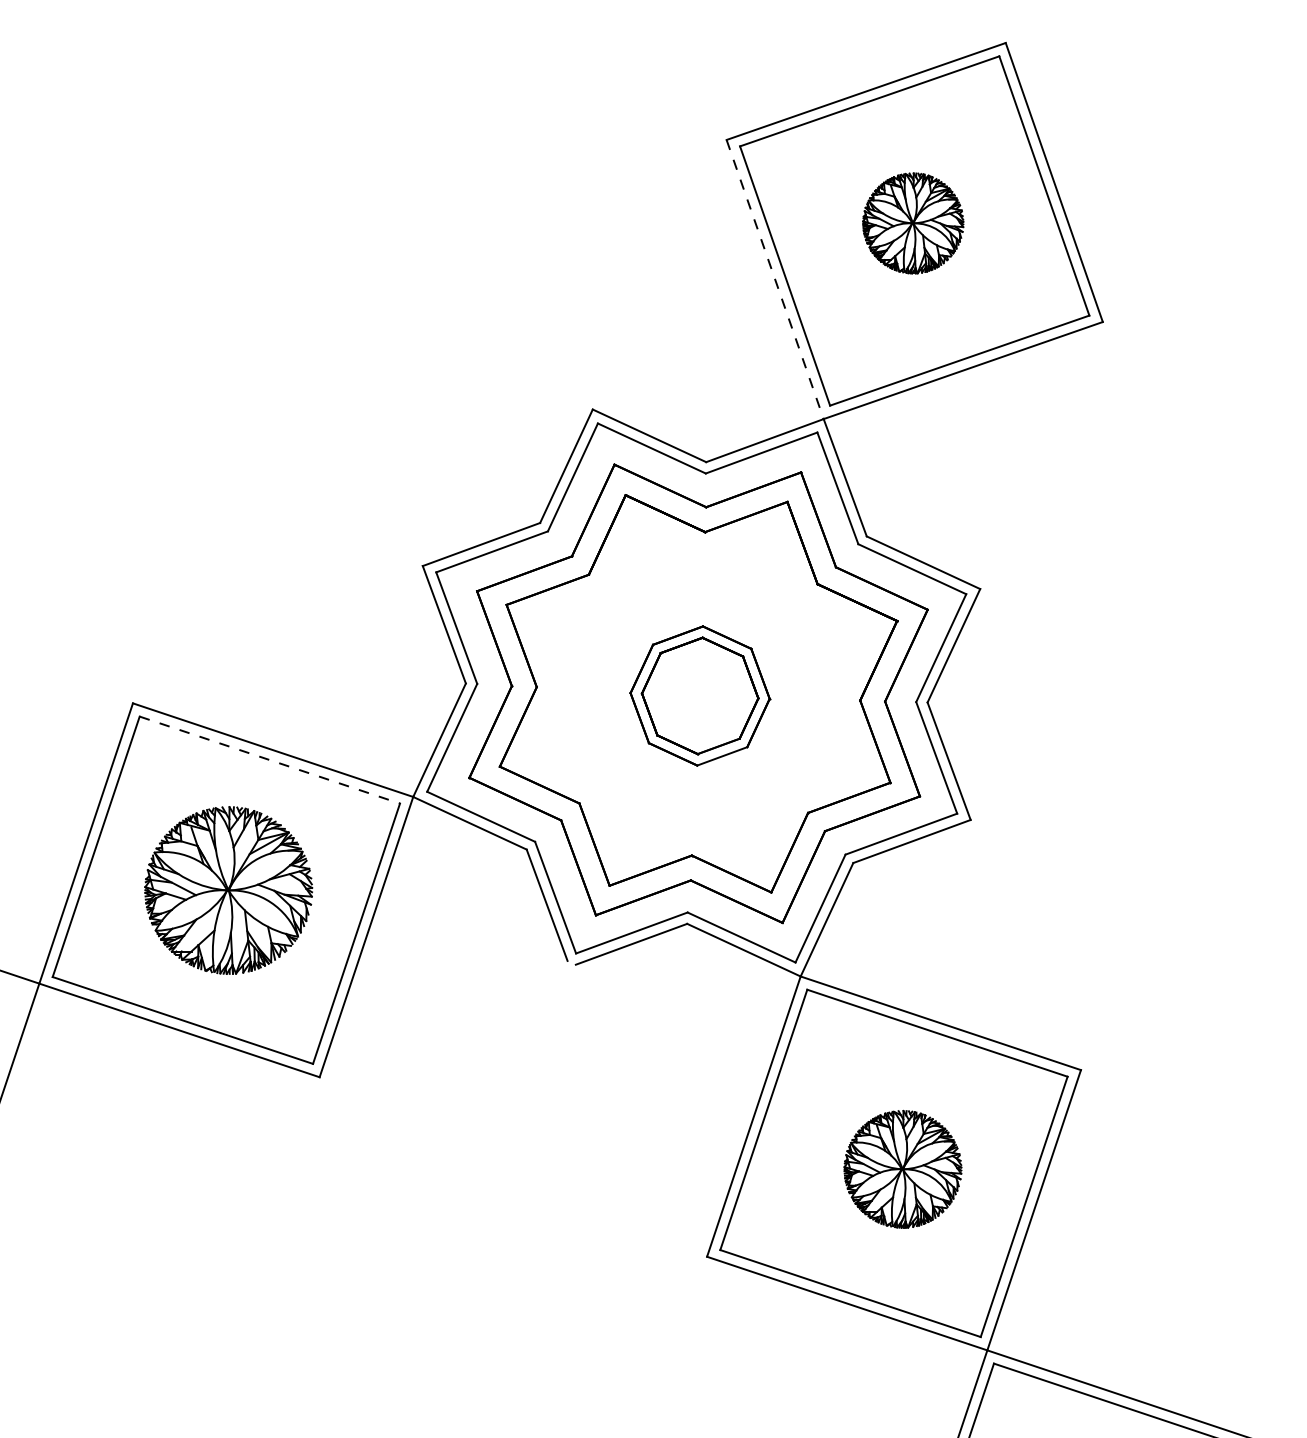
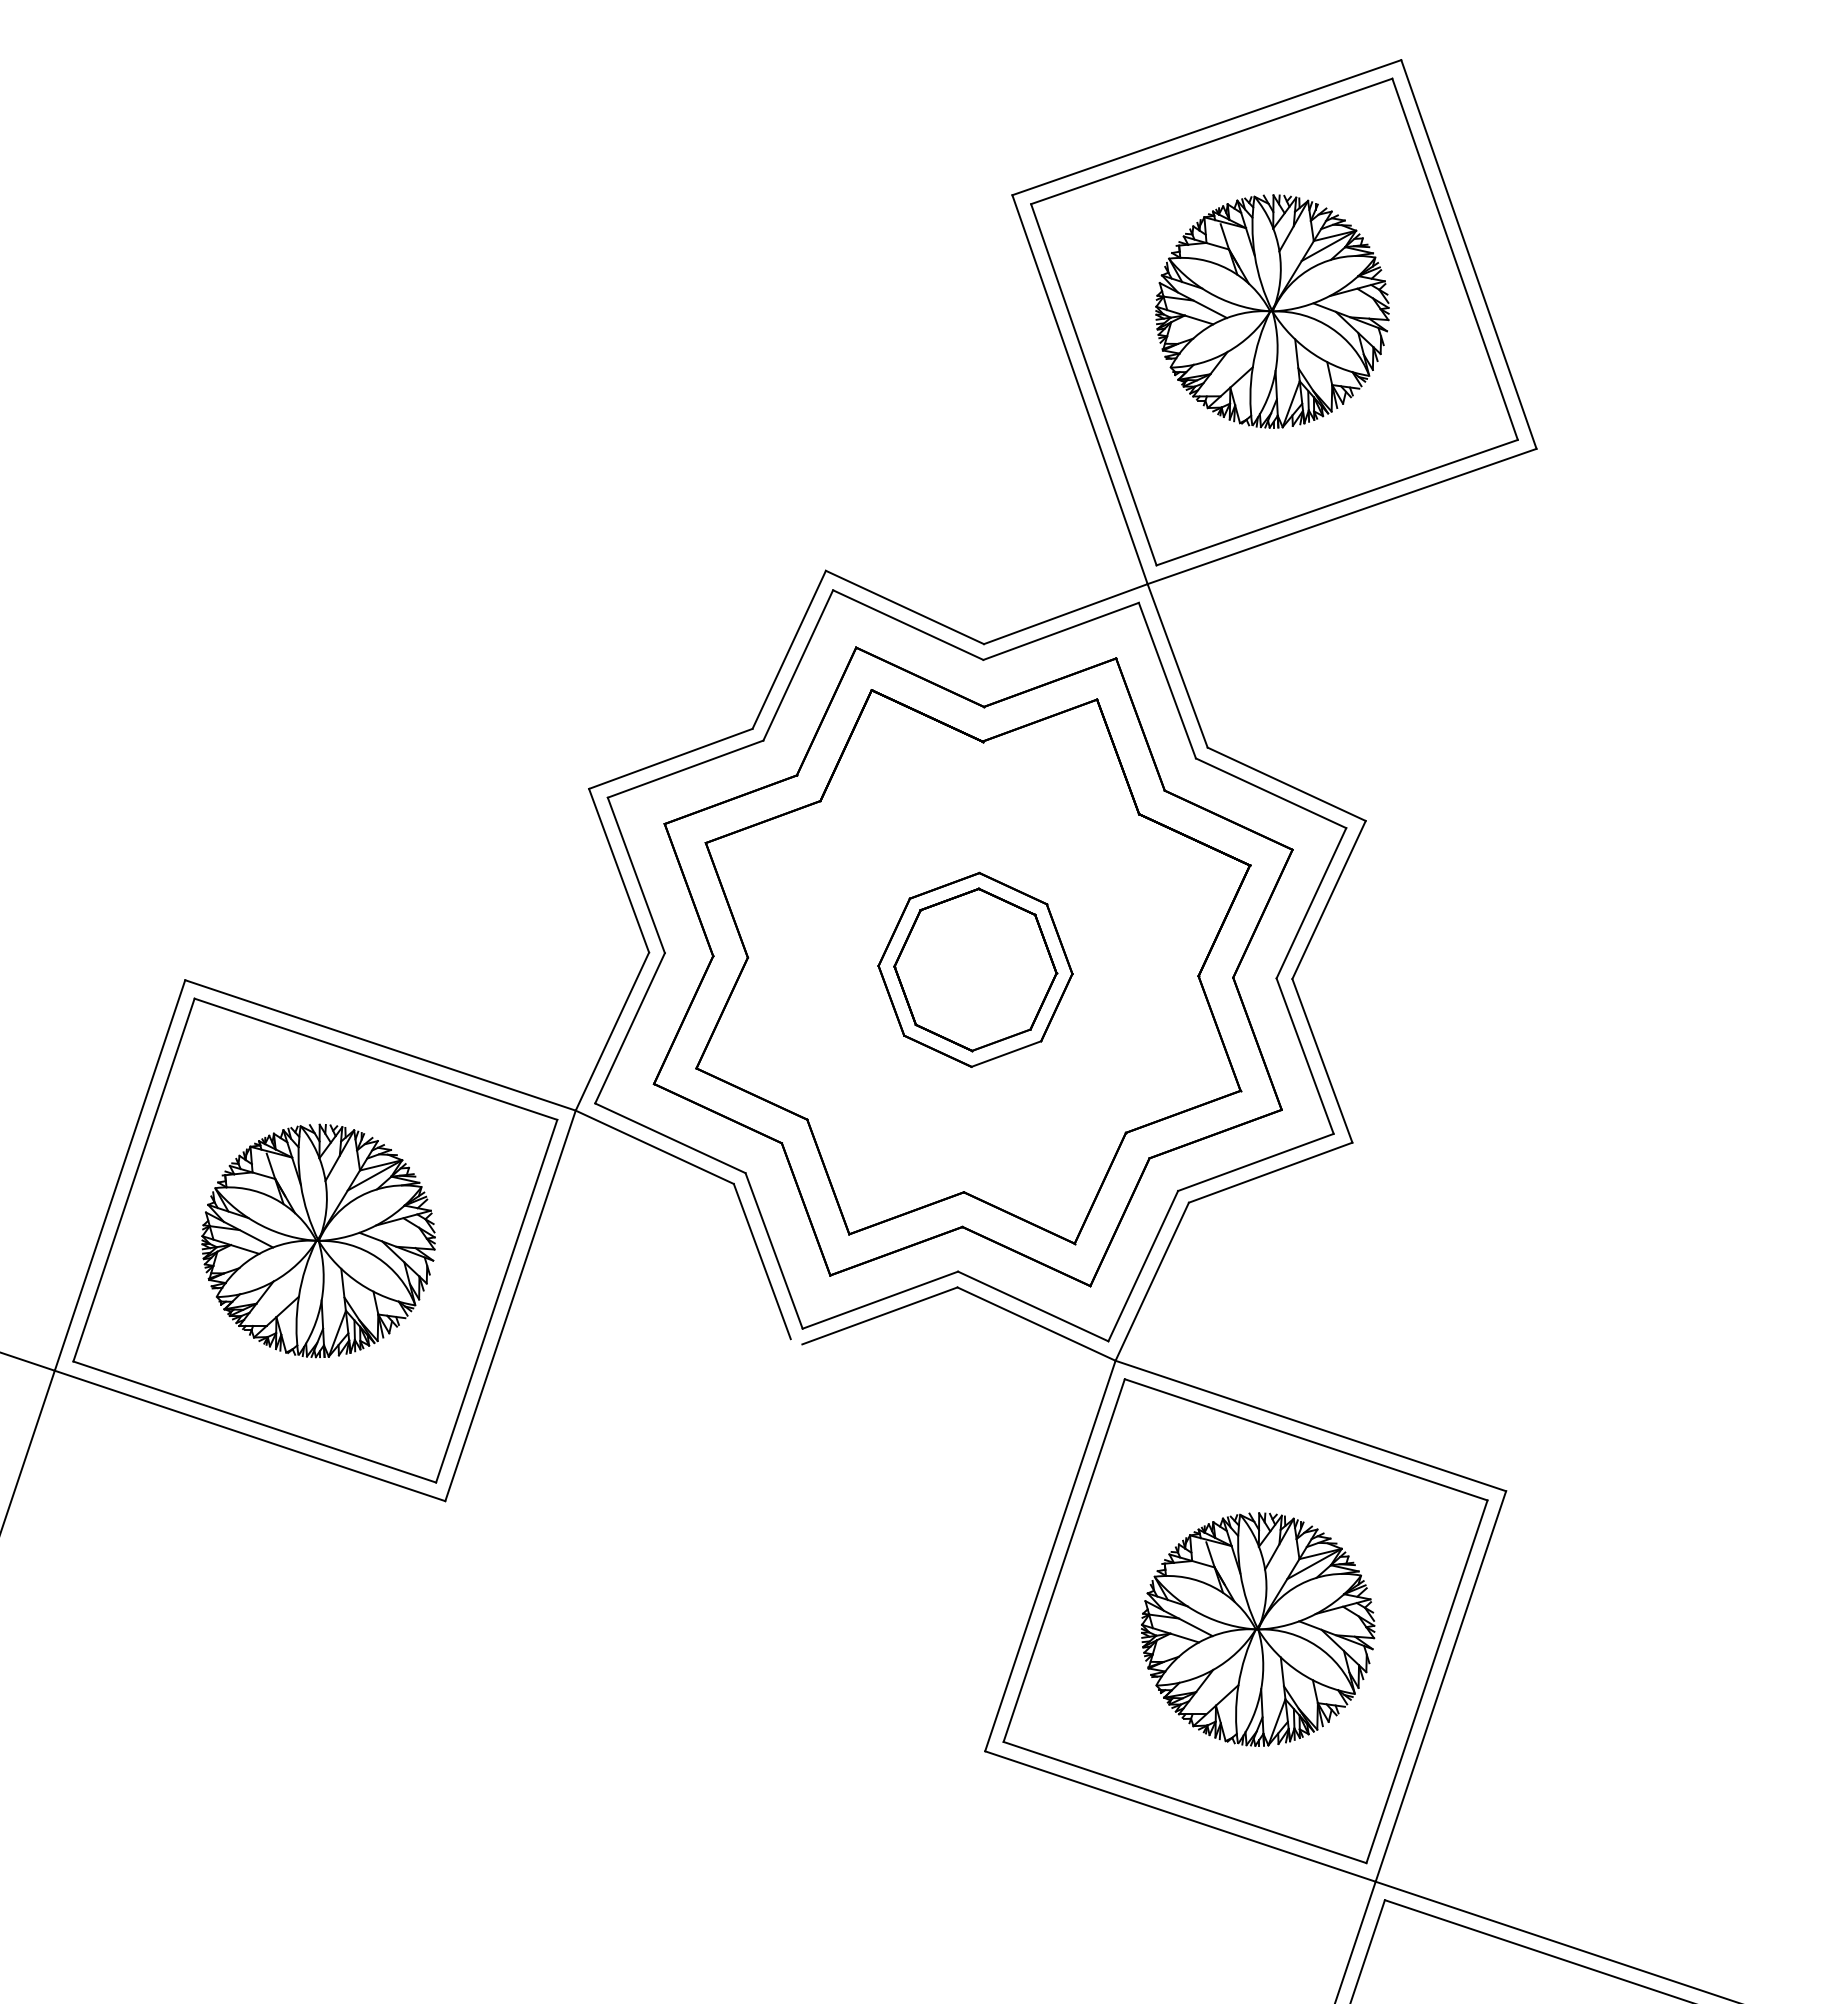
part: (913, 223) -> (1272, 311), size x1.67
line: (775, 279) -> (1080, 389), dashed -> solid
line: (270, 760) -> (376, 1059), dashed -> solid
part: (902, 1169) -> (1257, 1629), size x1.43

